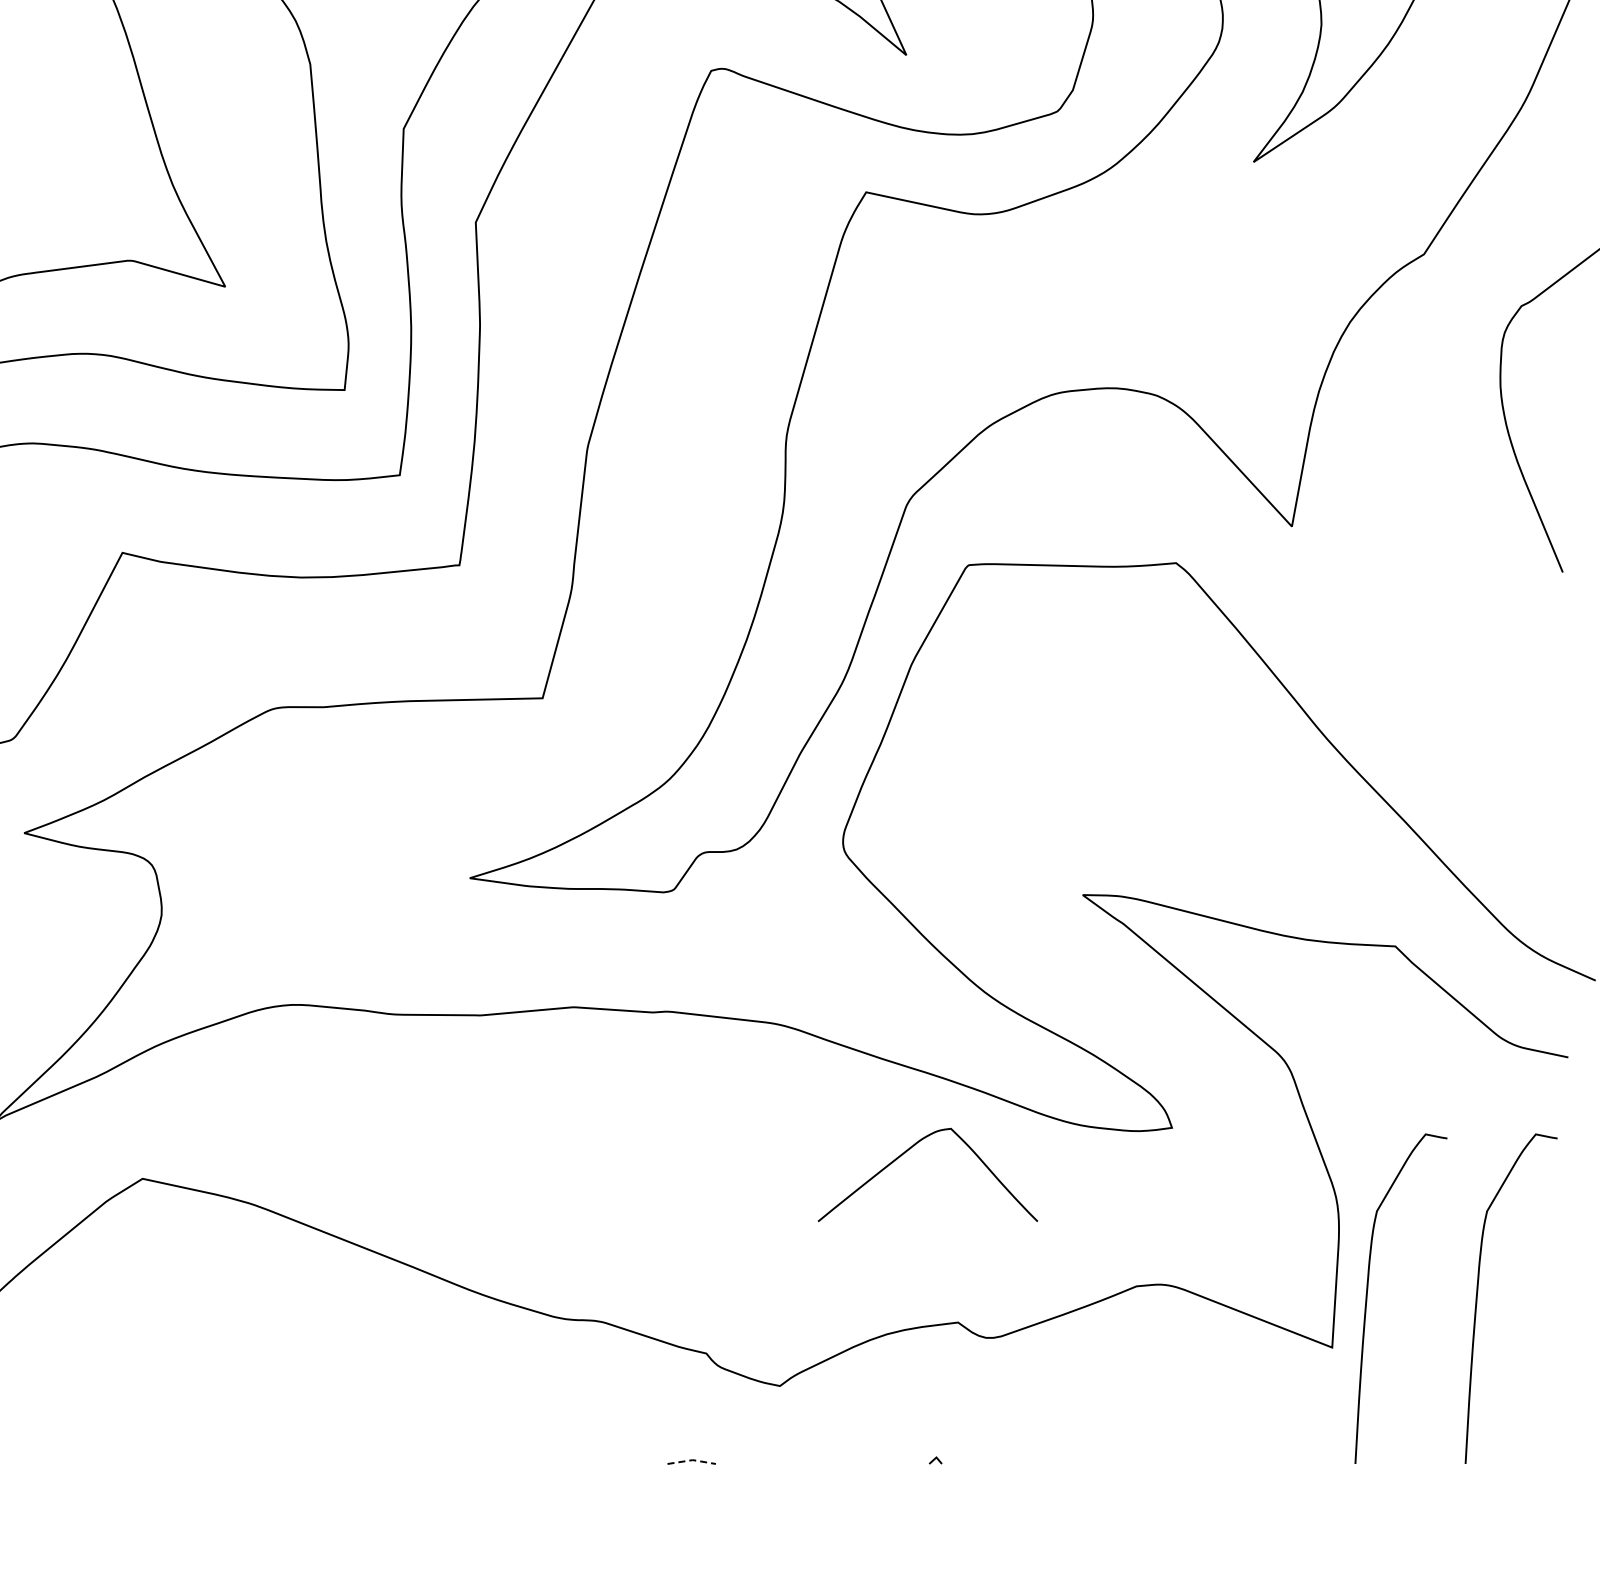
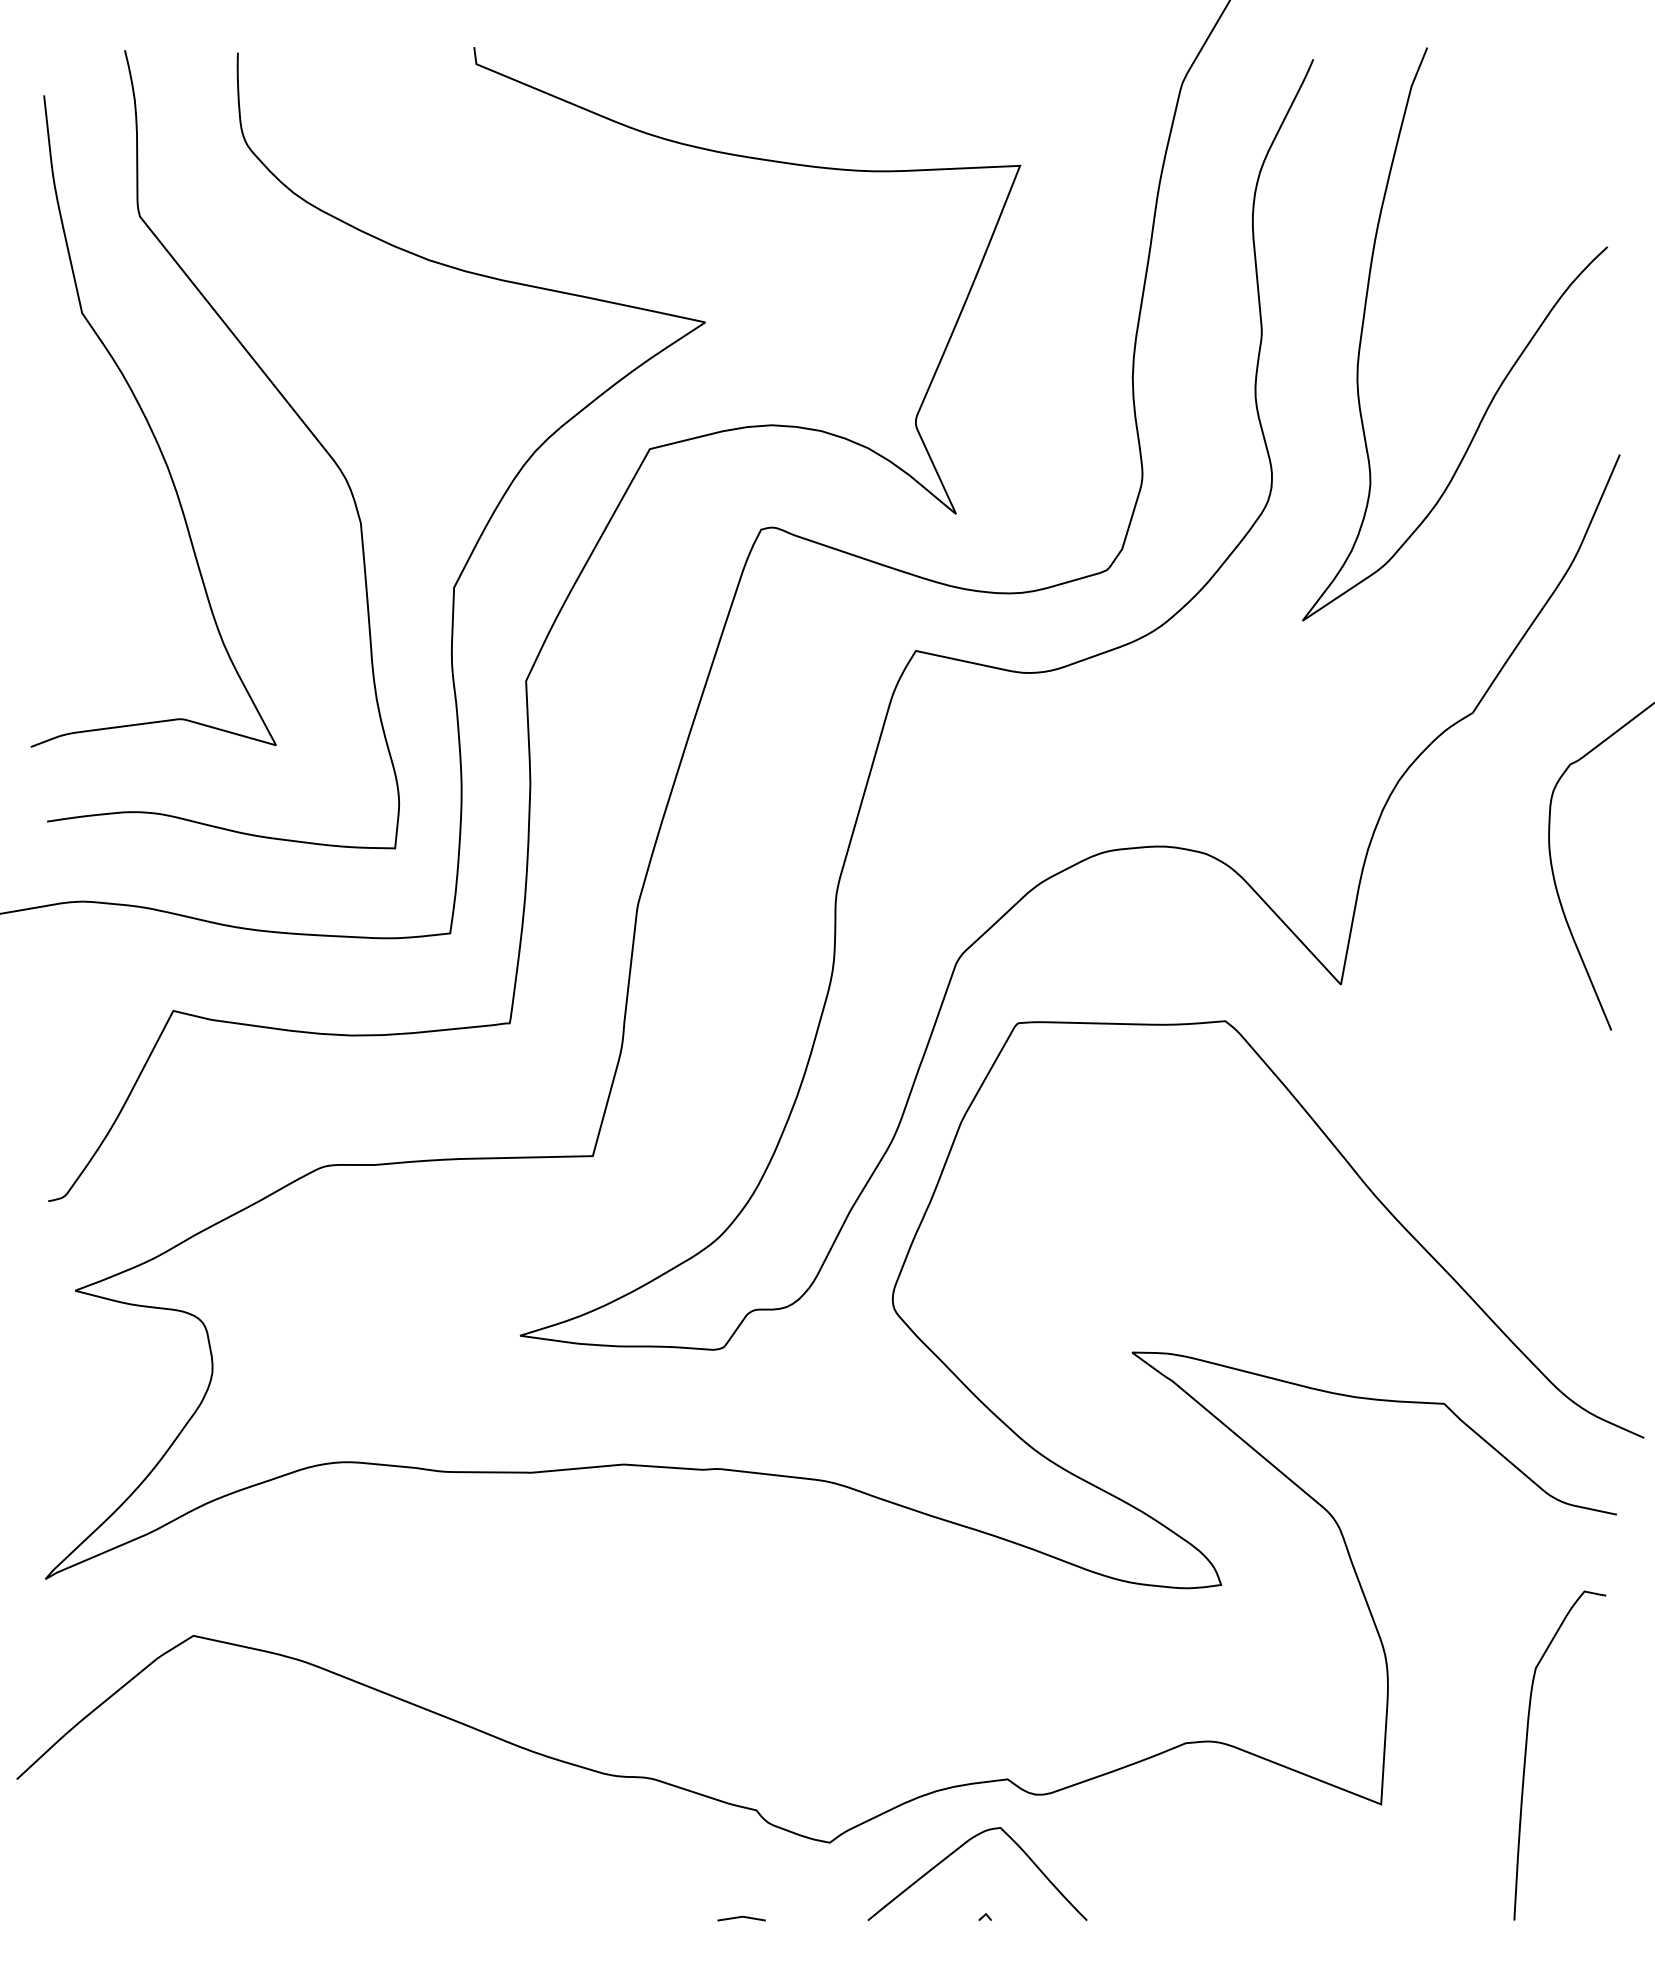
curve: (906, 1152) -> (956, 1851), moved
curve: (1367, 1298) -> (1416, 1755), removed
line: (692, 1459) -> (742, 1916), dashed -> solid

